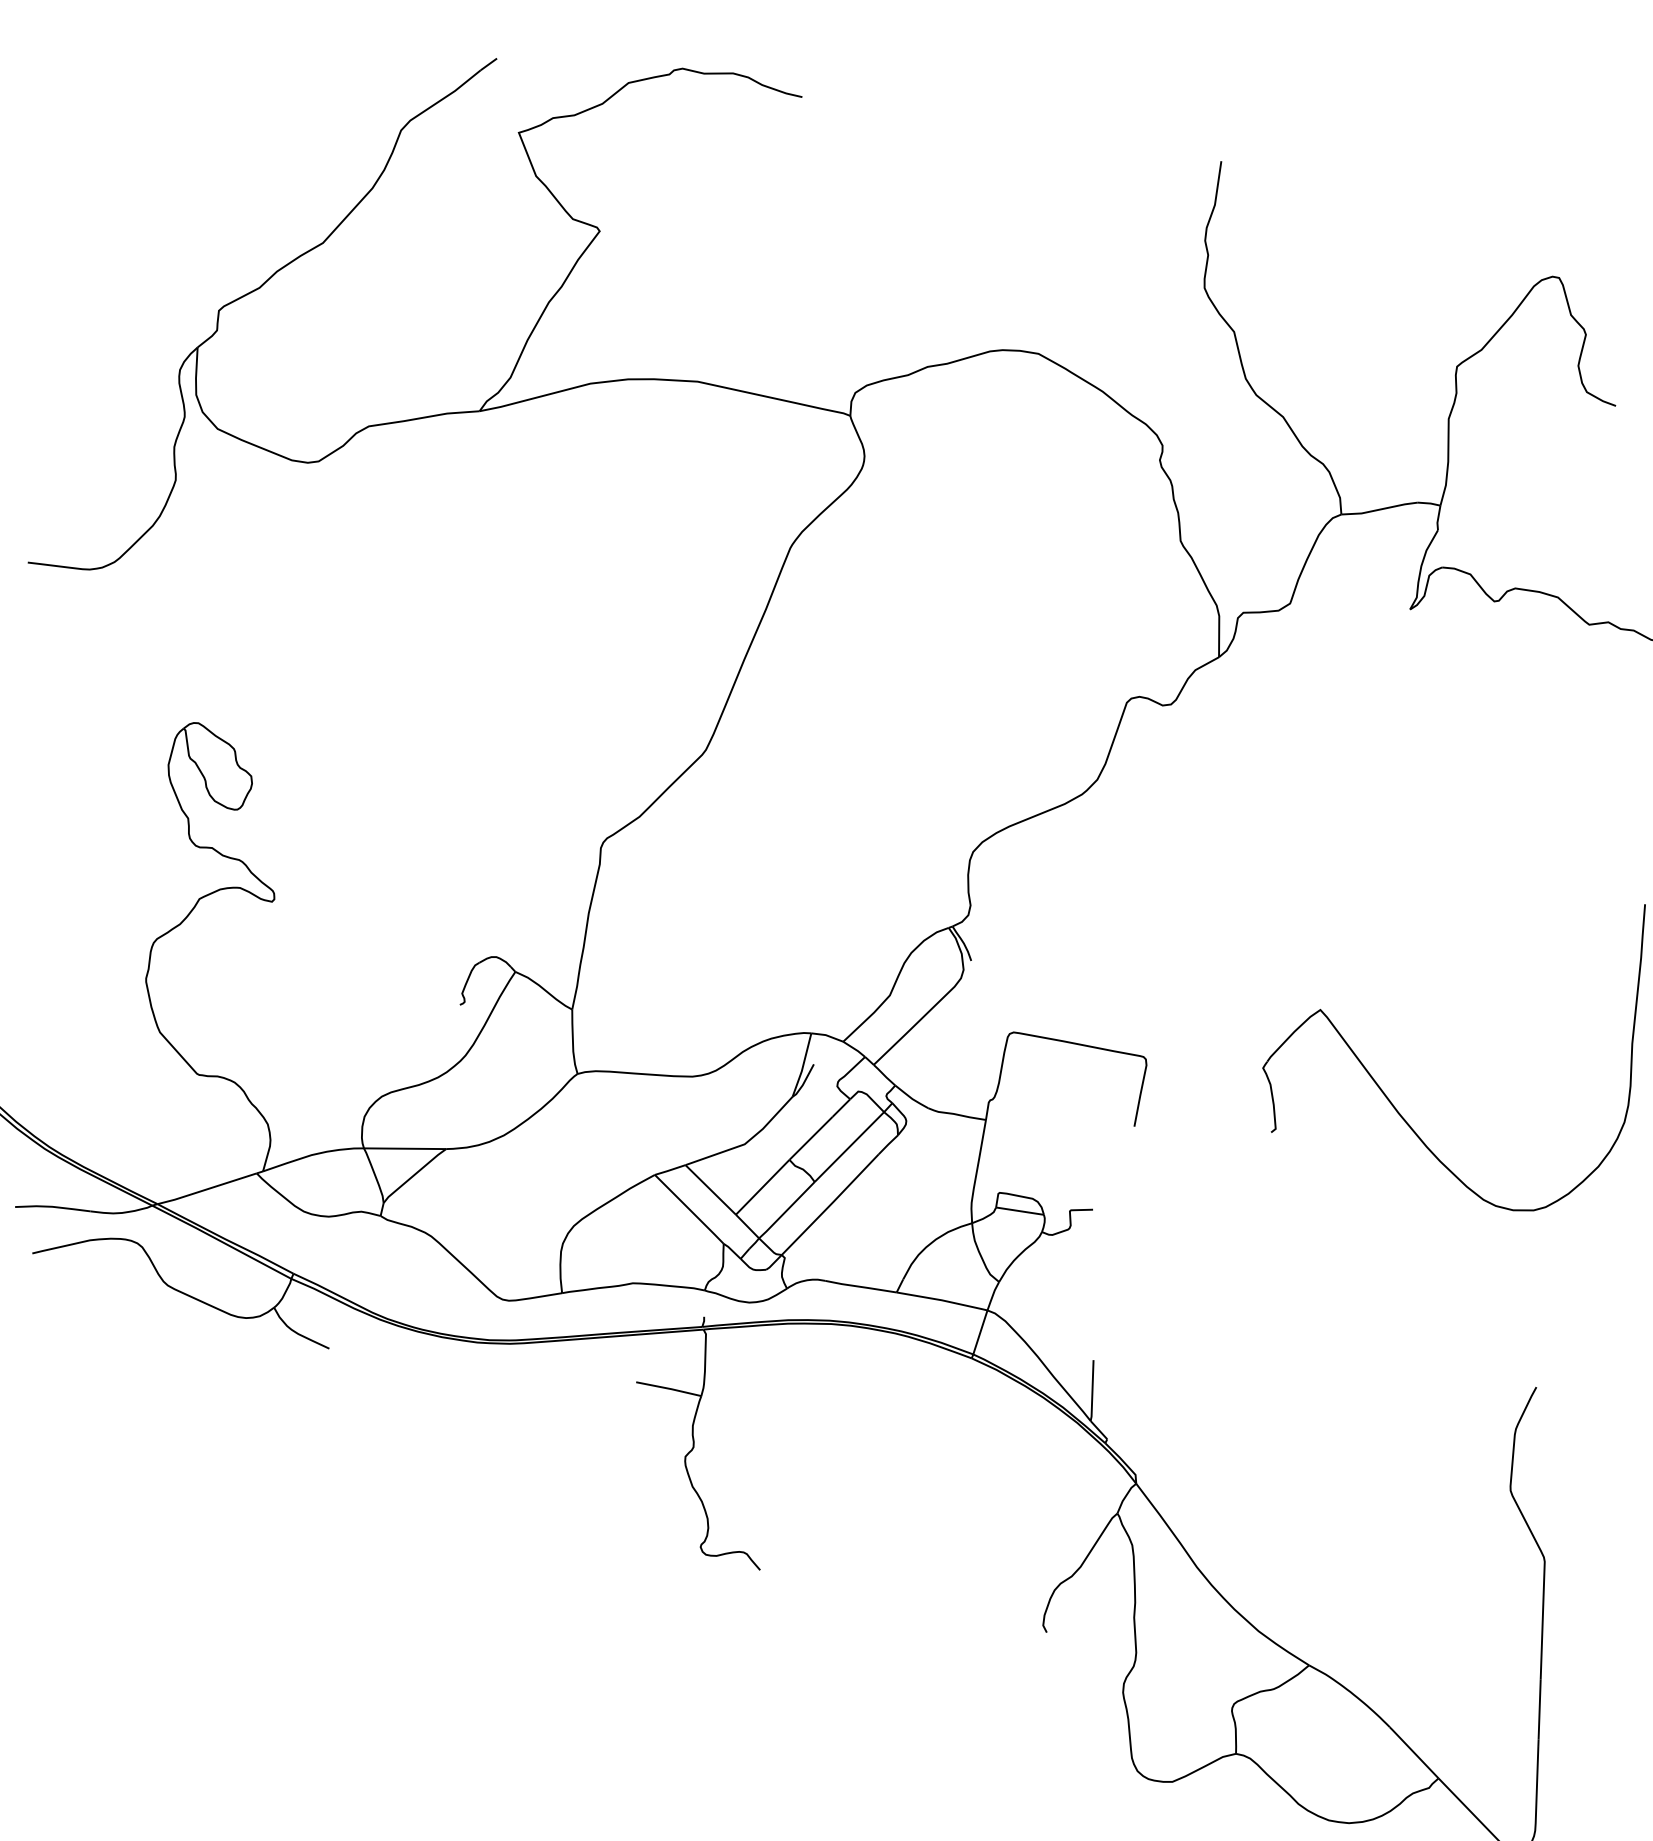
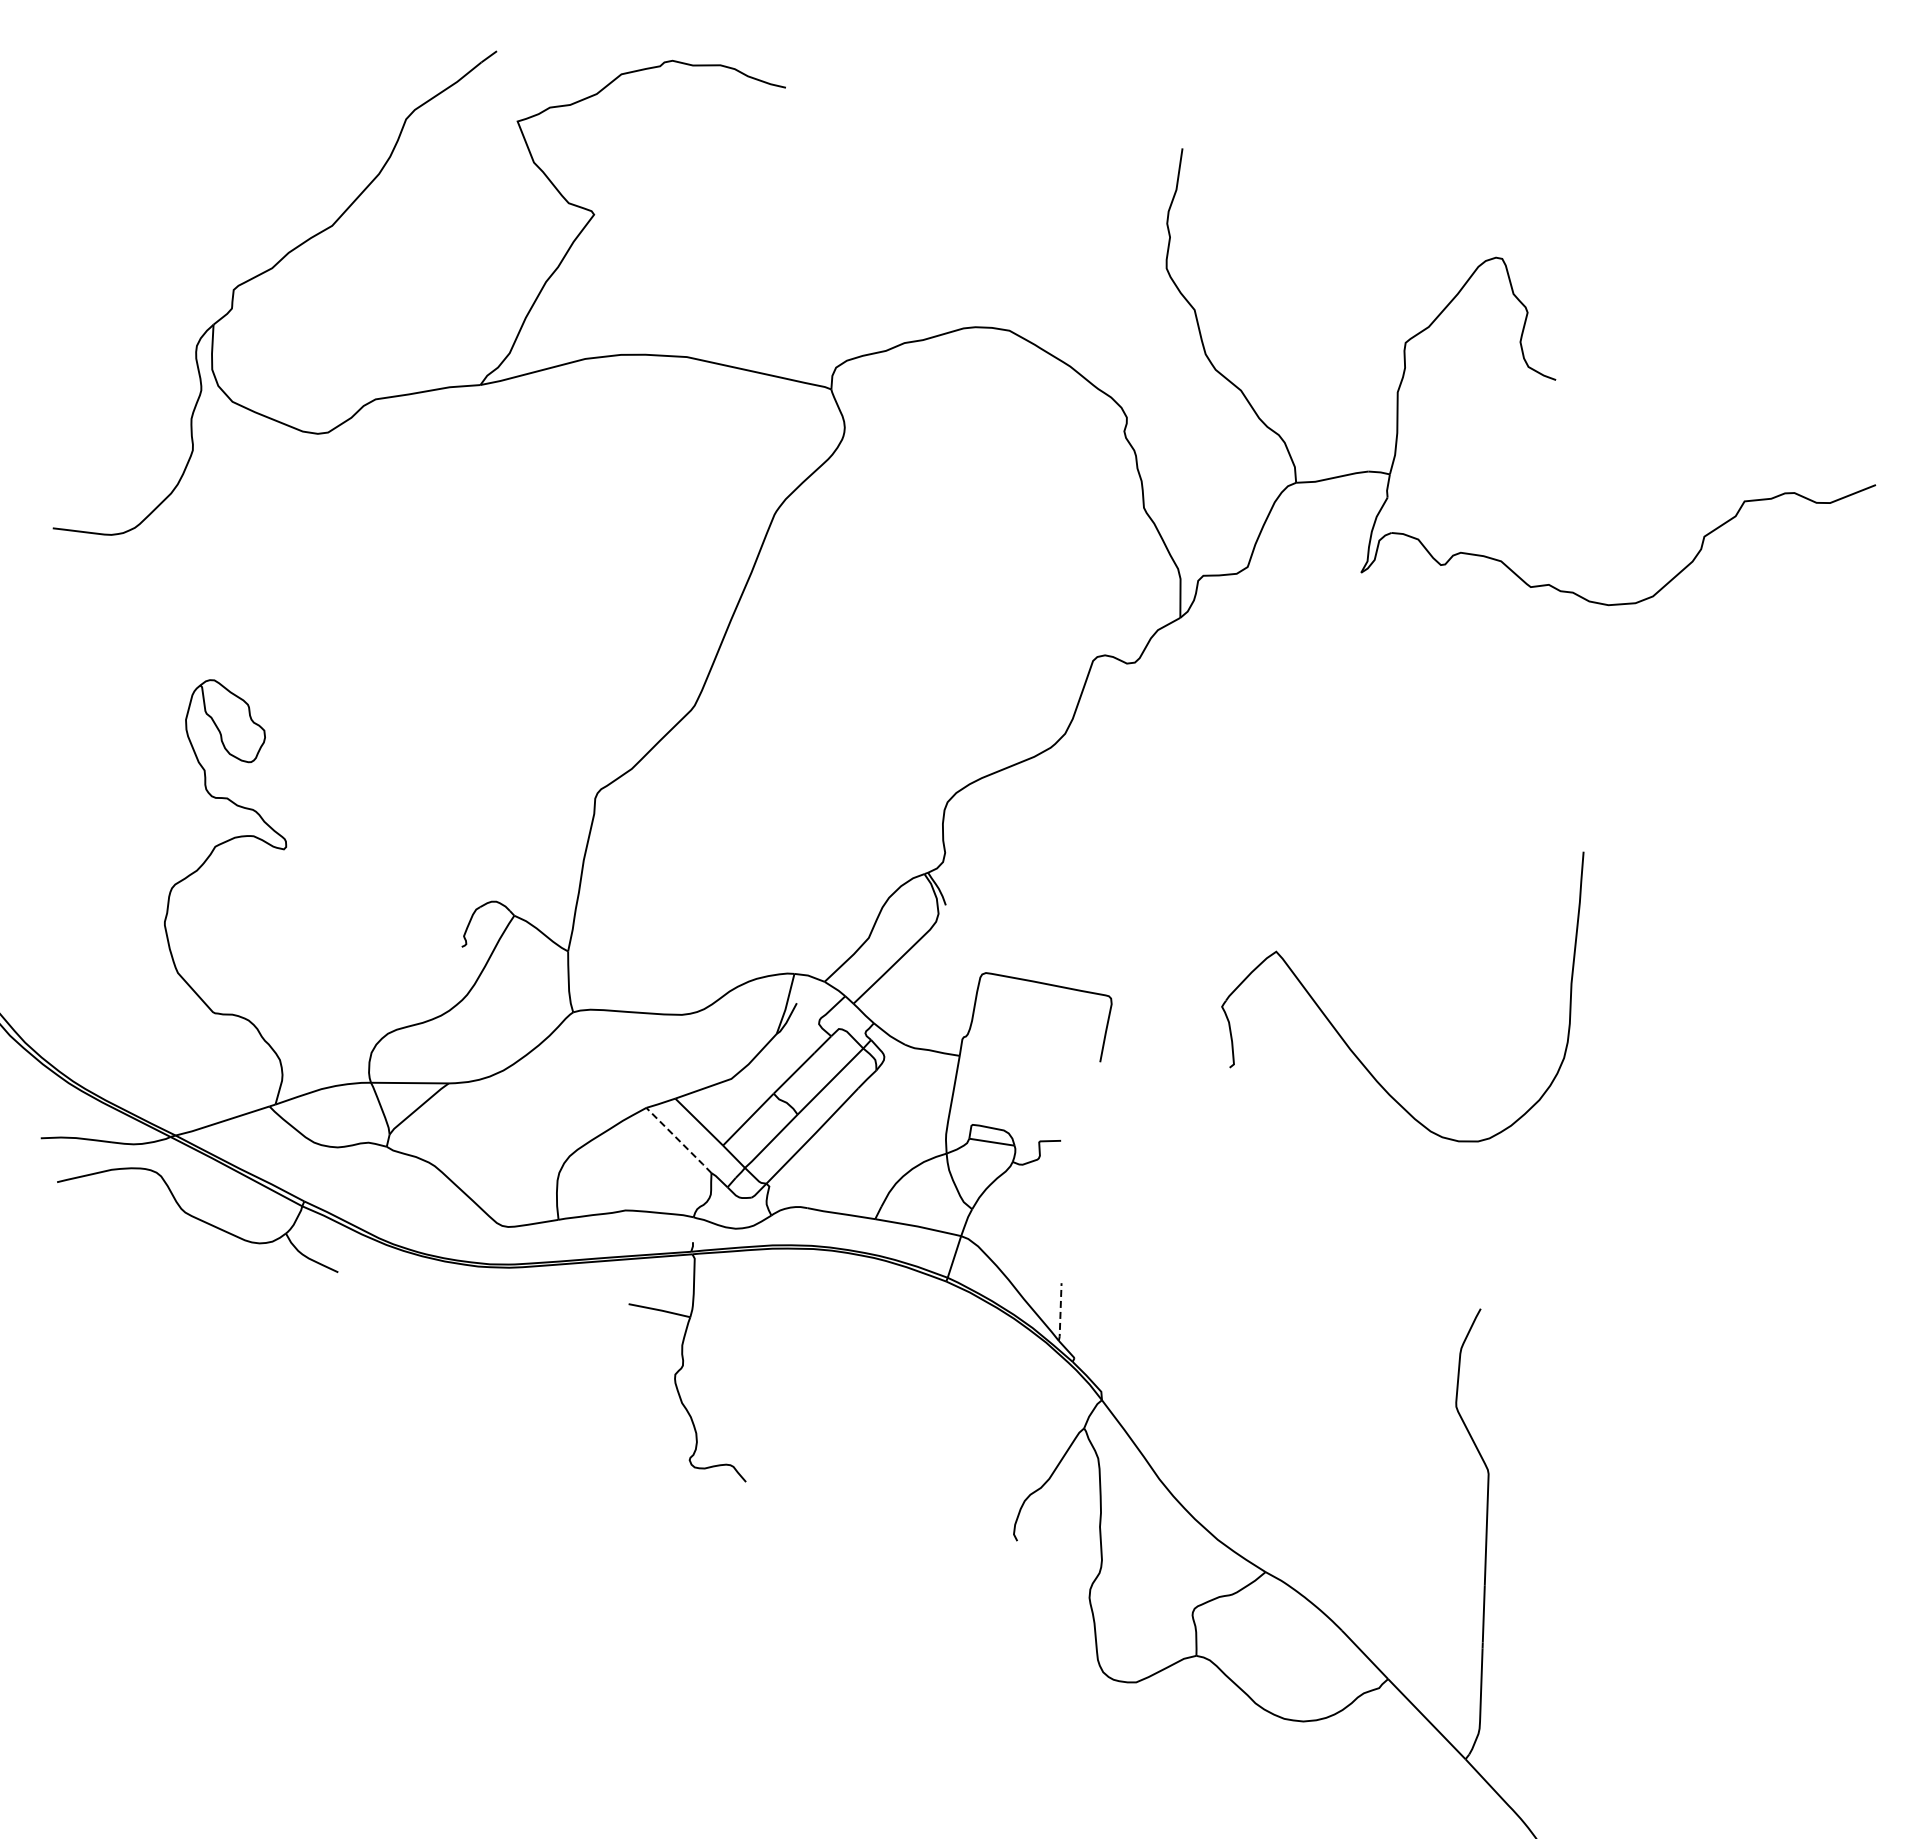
line: (689, 1210) -> (679, 1141), solid -> dashed
line: (1092, 1391) -> (1060, 1312), solid -> dashed

